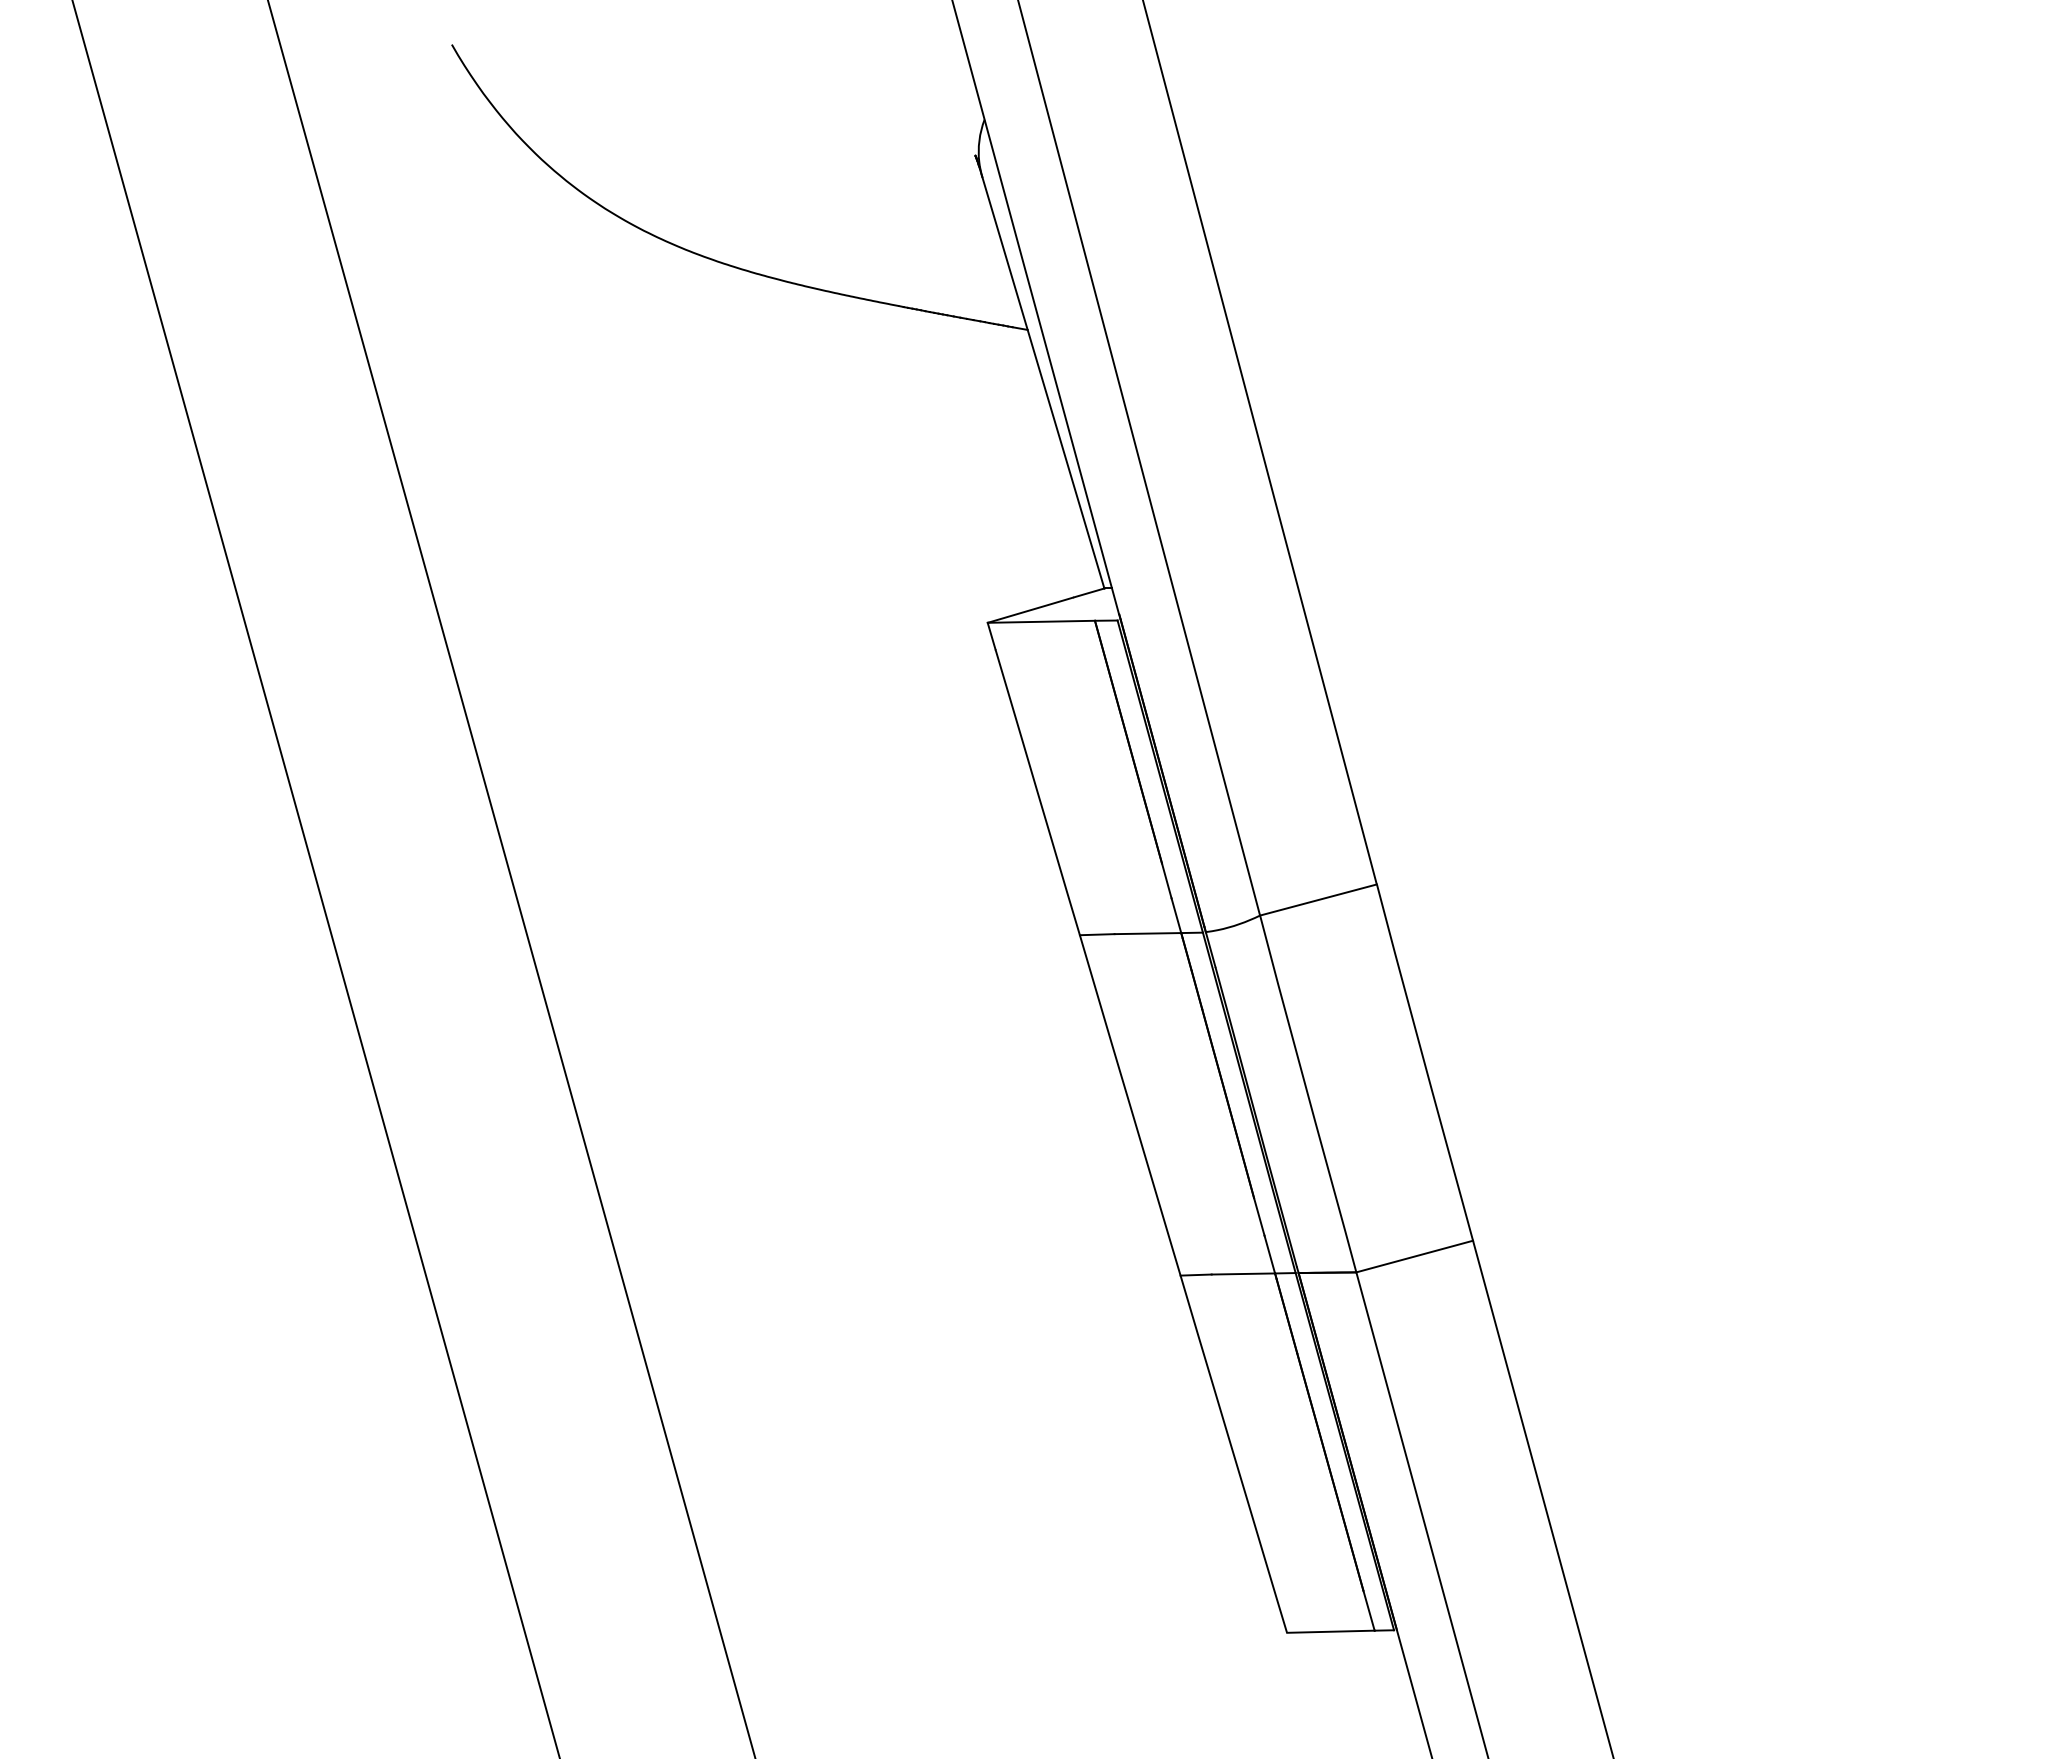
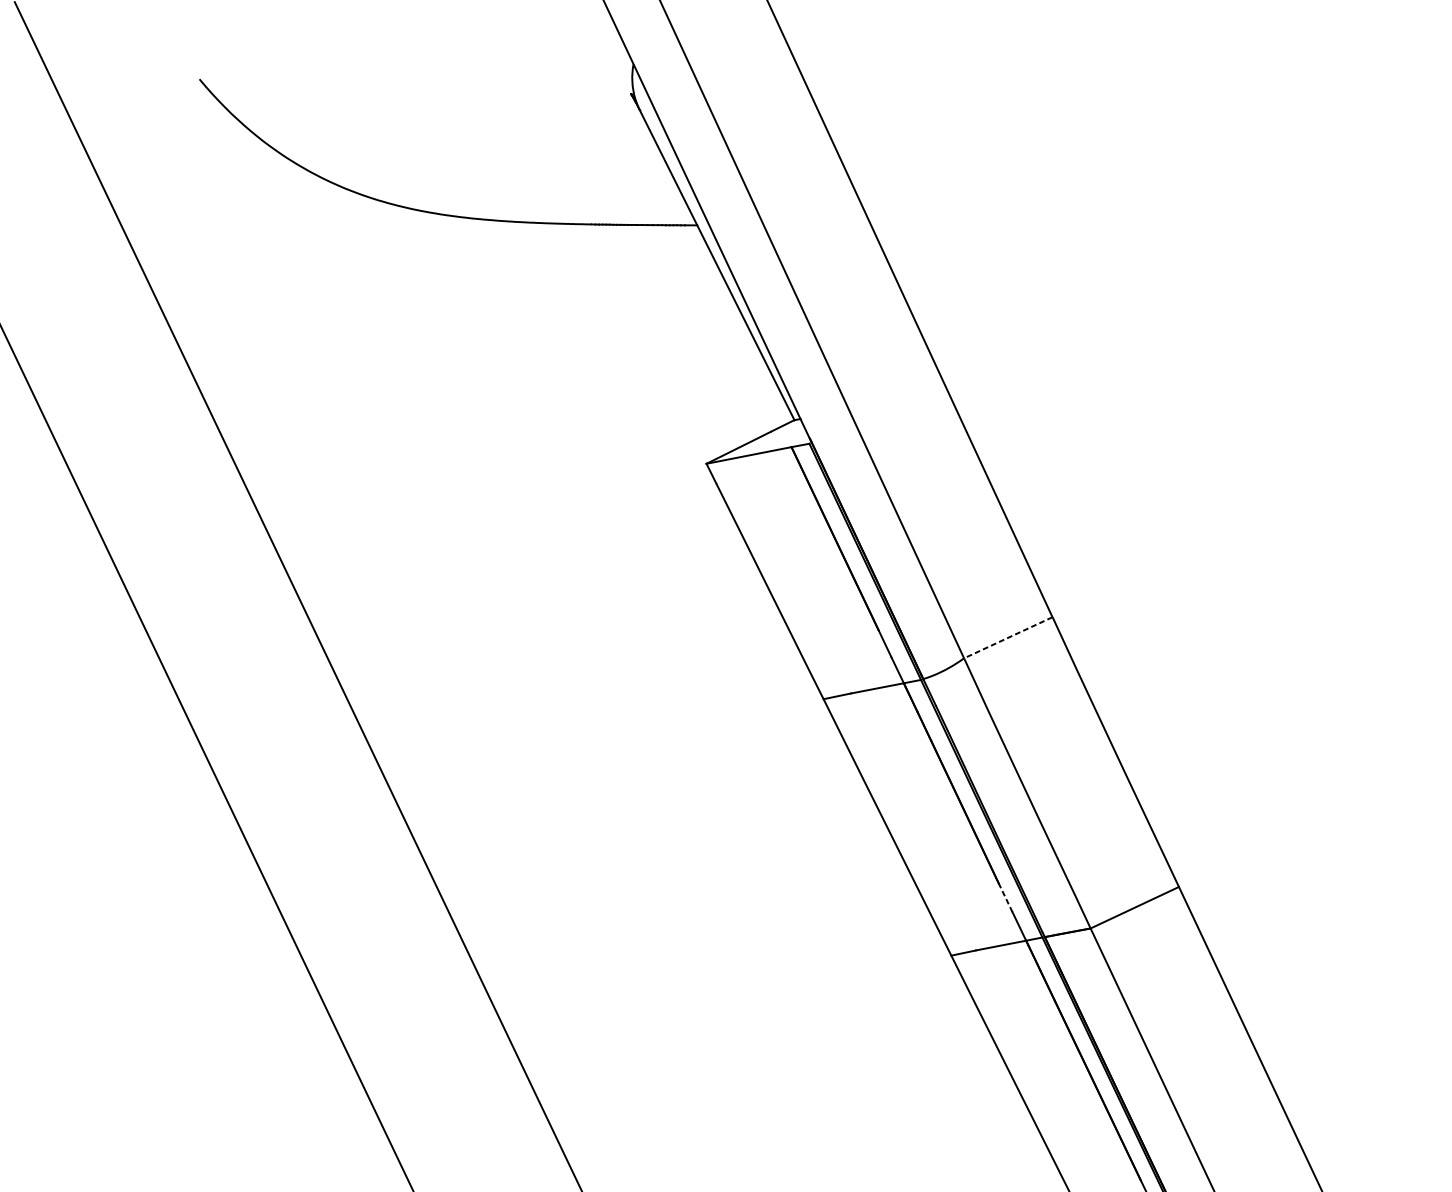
line: (1317, 900) -> (1007, 638), solid -> dashed
line: (1259, 1216) -> (1005, 897), solid -> dashed

